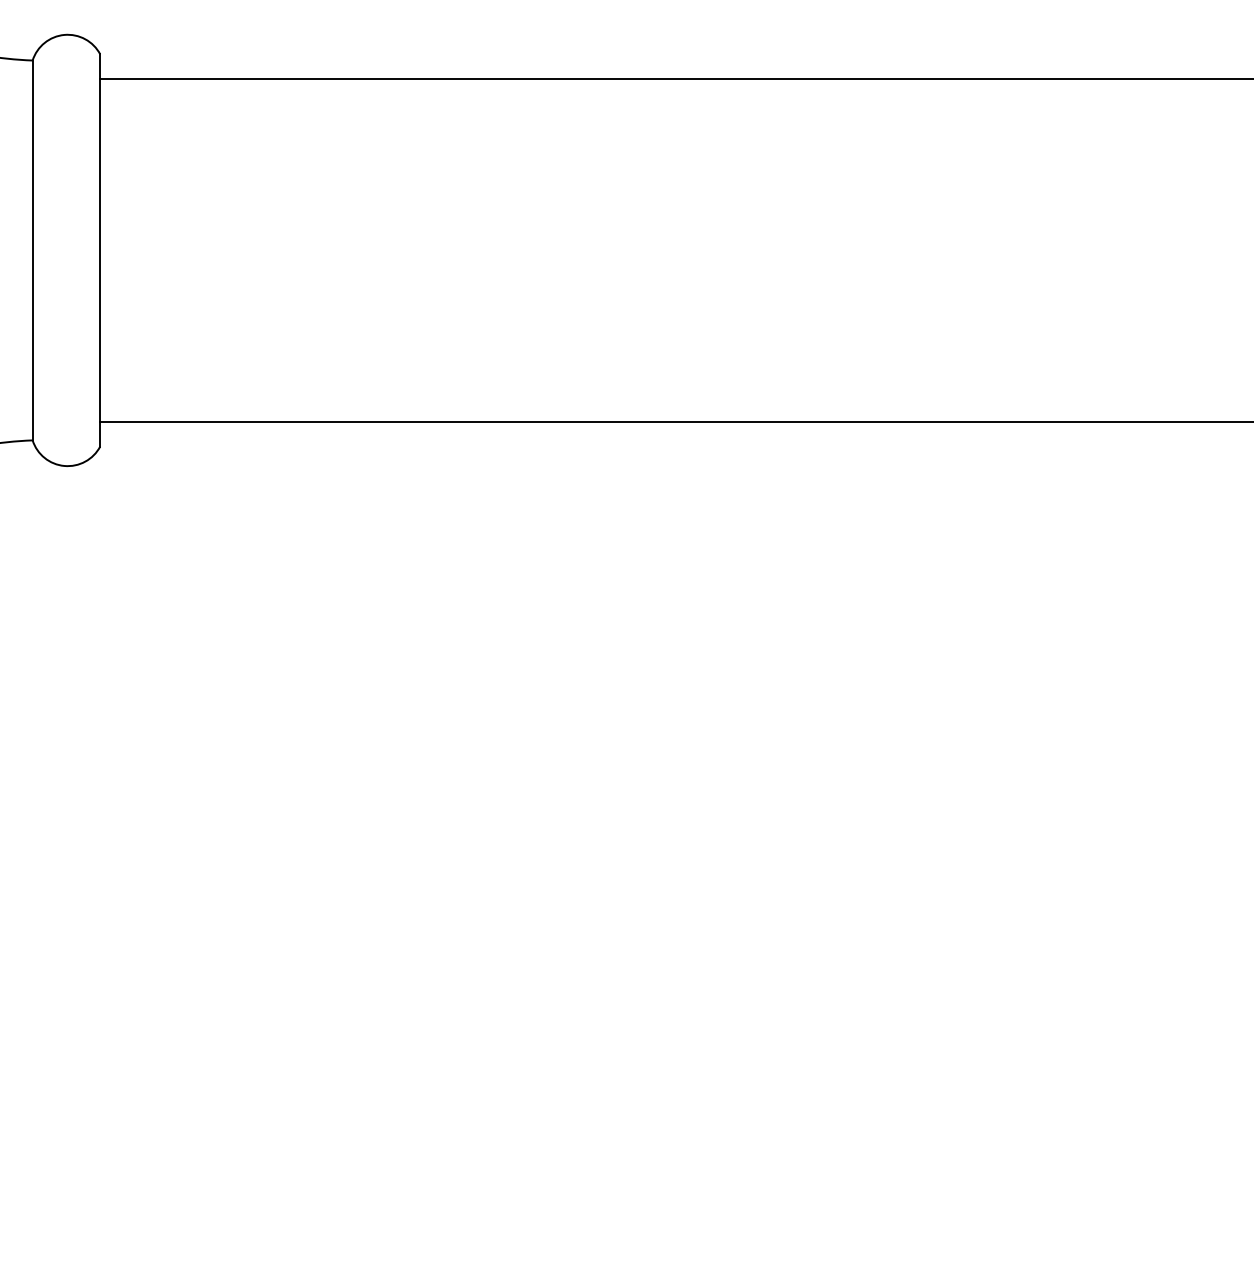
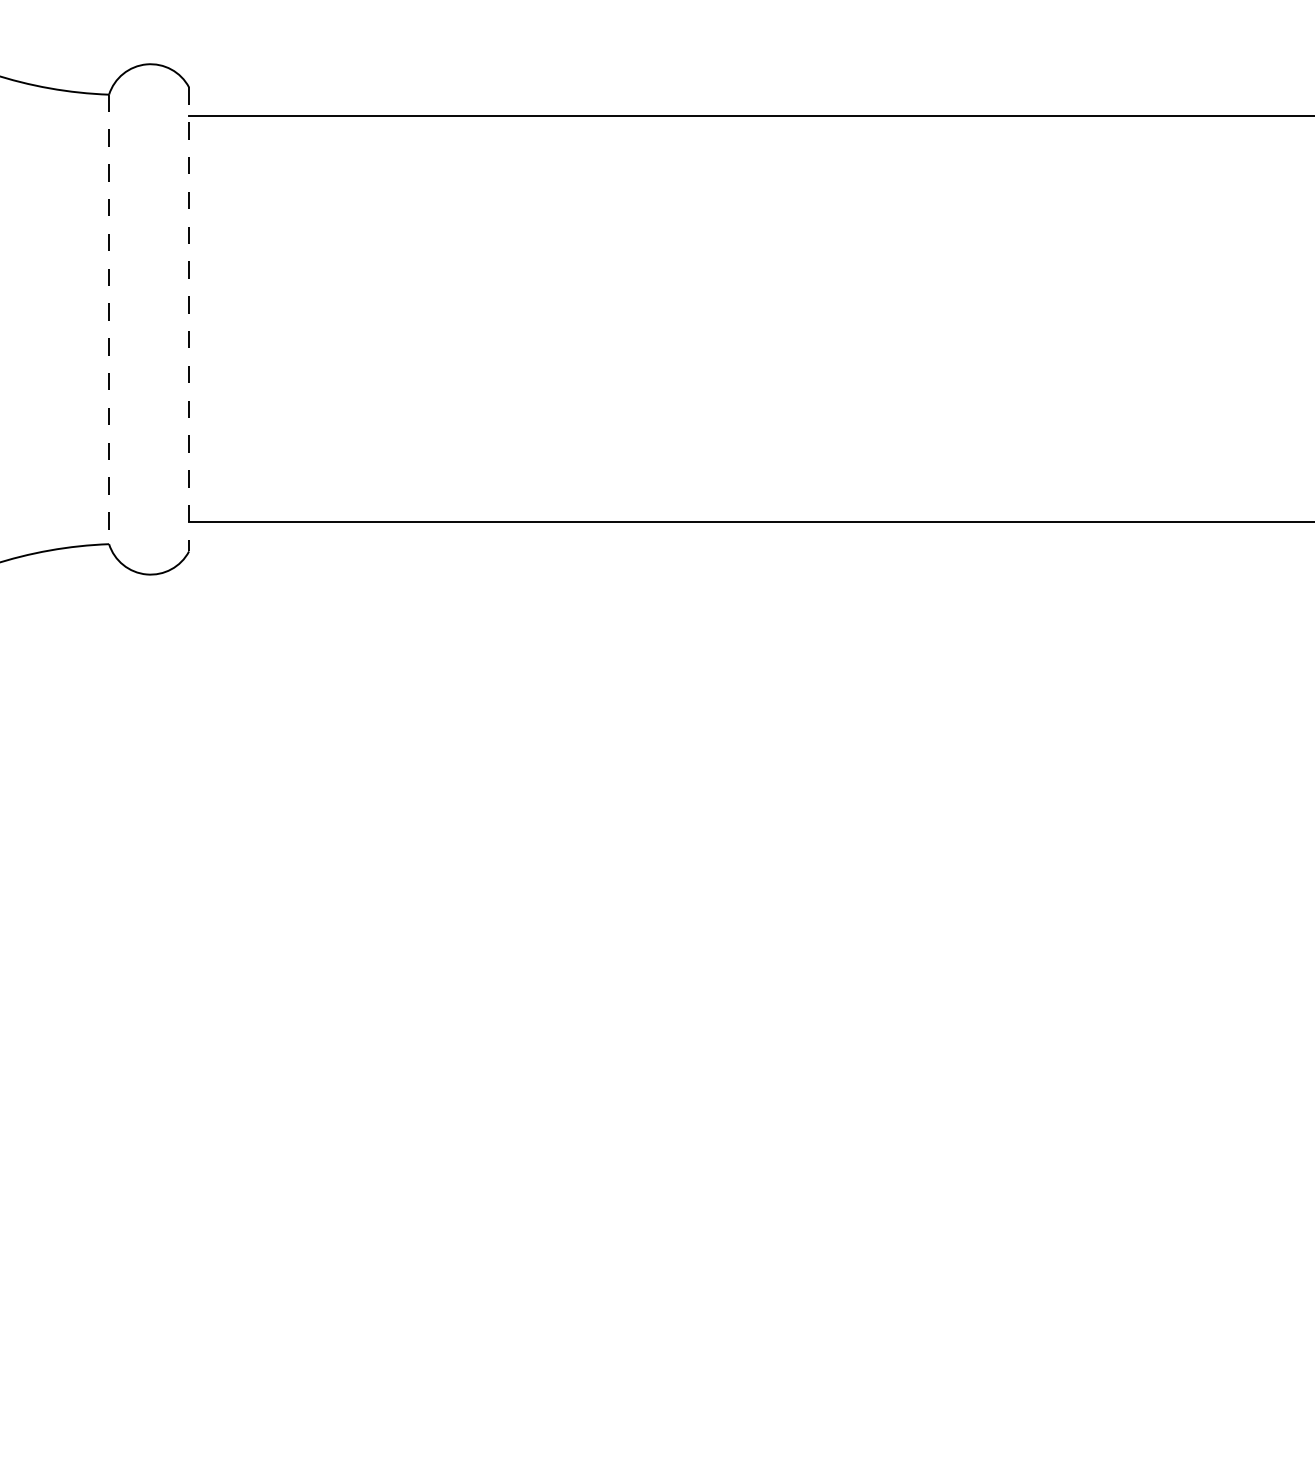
line: (32, 250) -> (108, 319), solid -> dashed
line: (100, 250) -> (189, 319), solid -> dashed

